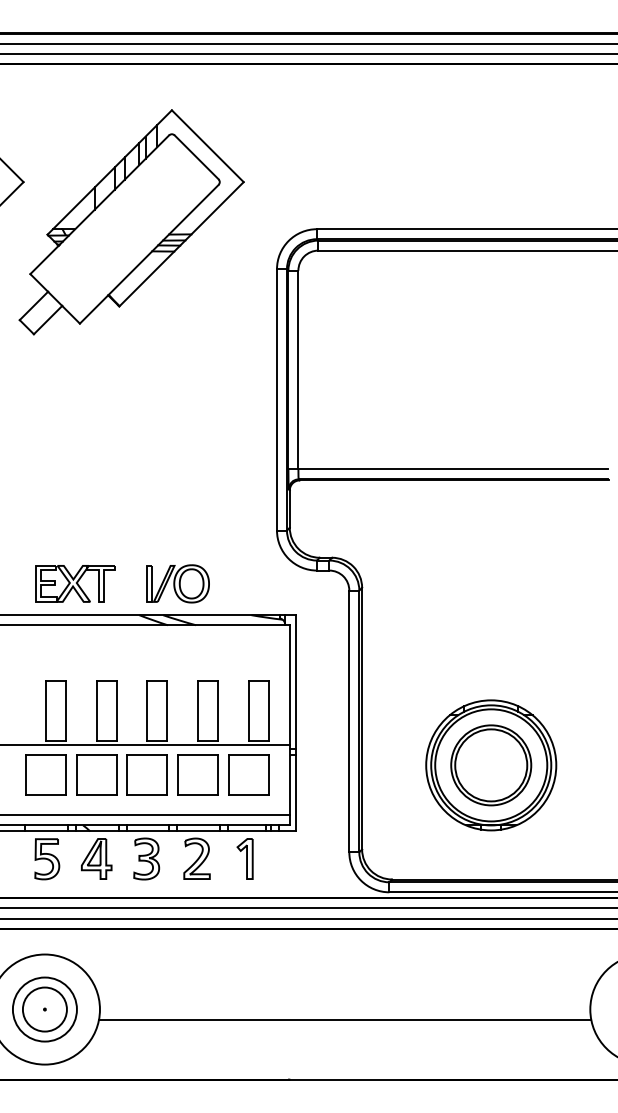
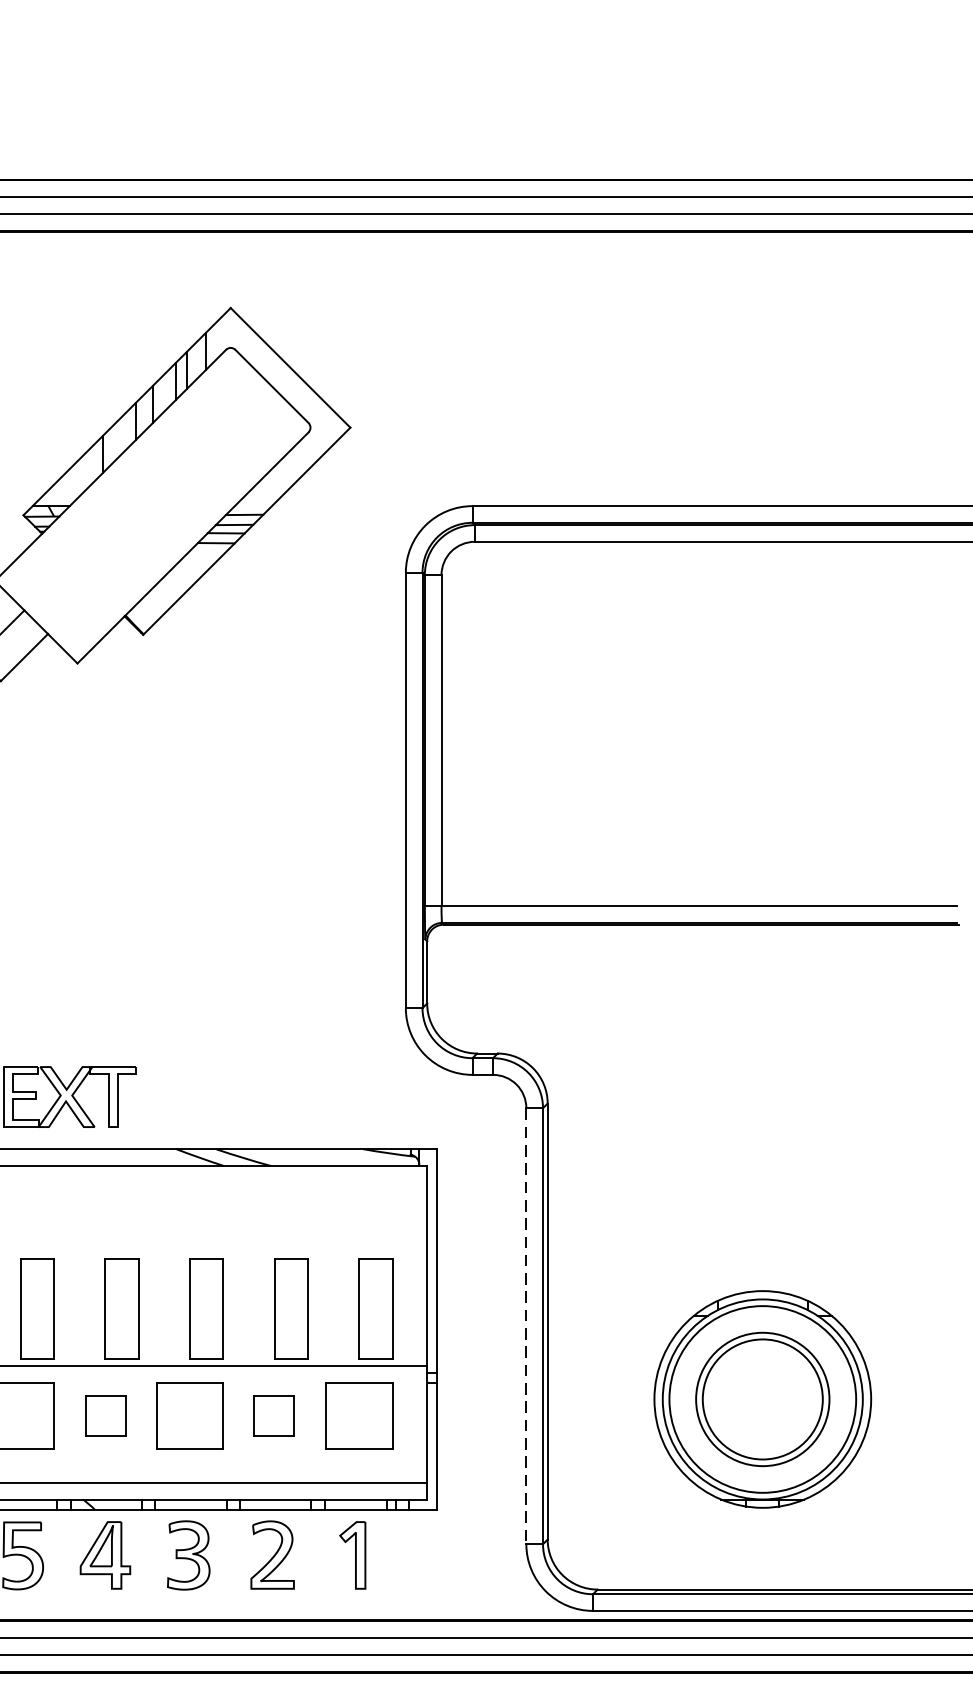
part: (177, 583) -> (240, 1096), removed
line: (349, 721) -> (526, 1326), solid -> dashed
part: (96, 774) -> (105, 1414), size x0.6
part: (197, 774) -> (273, 1414), size x0.6

